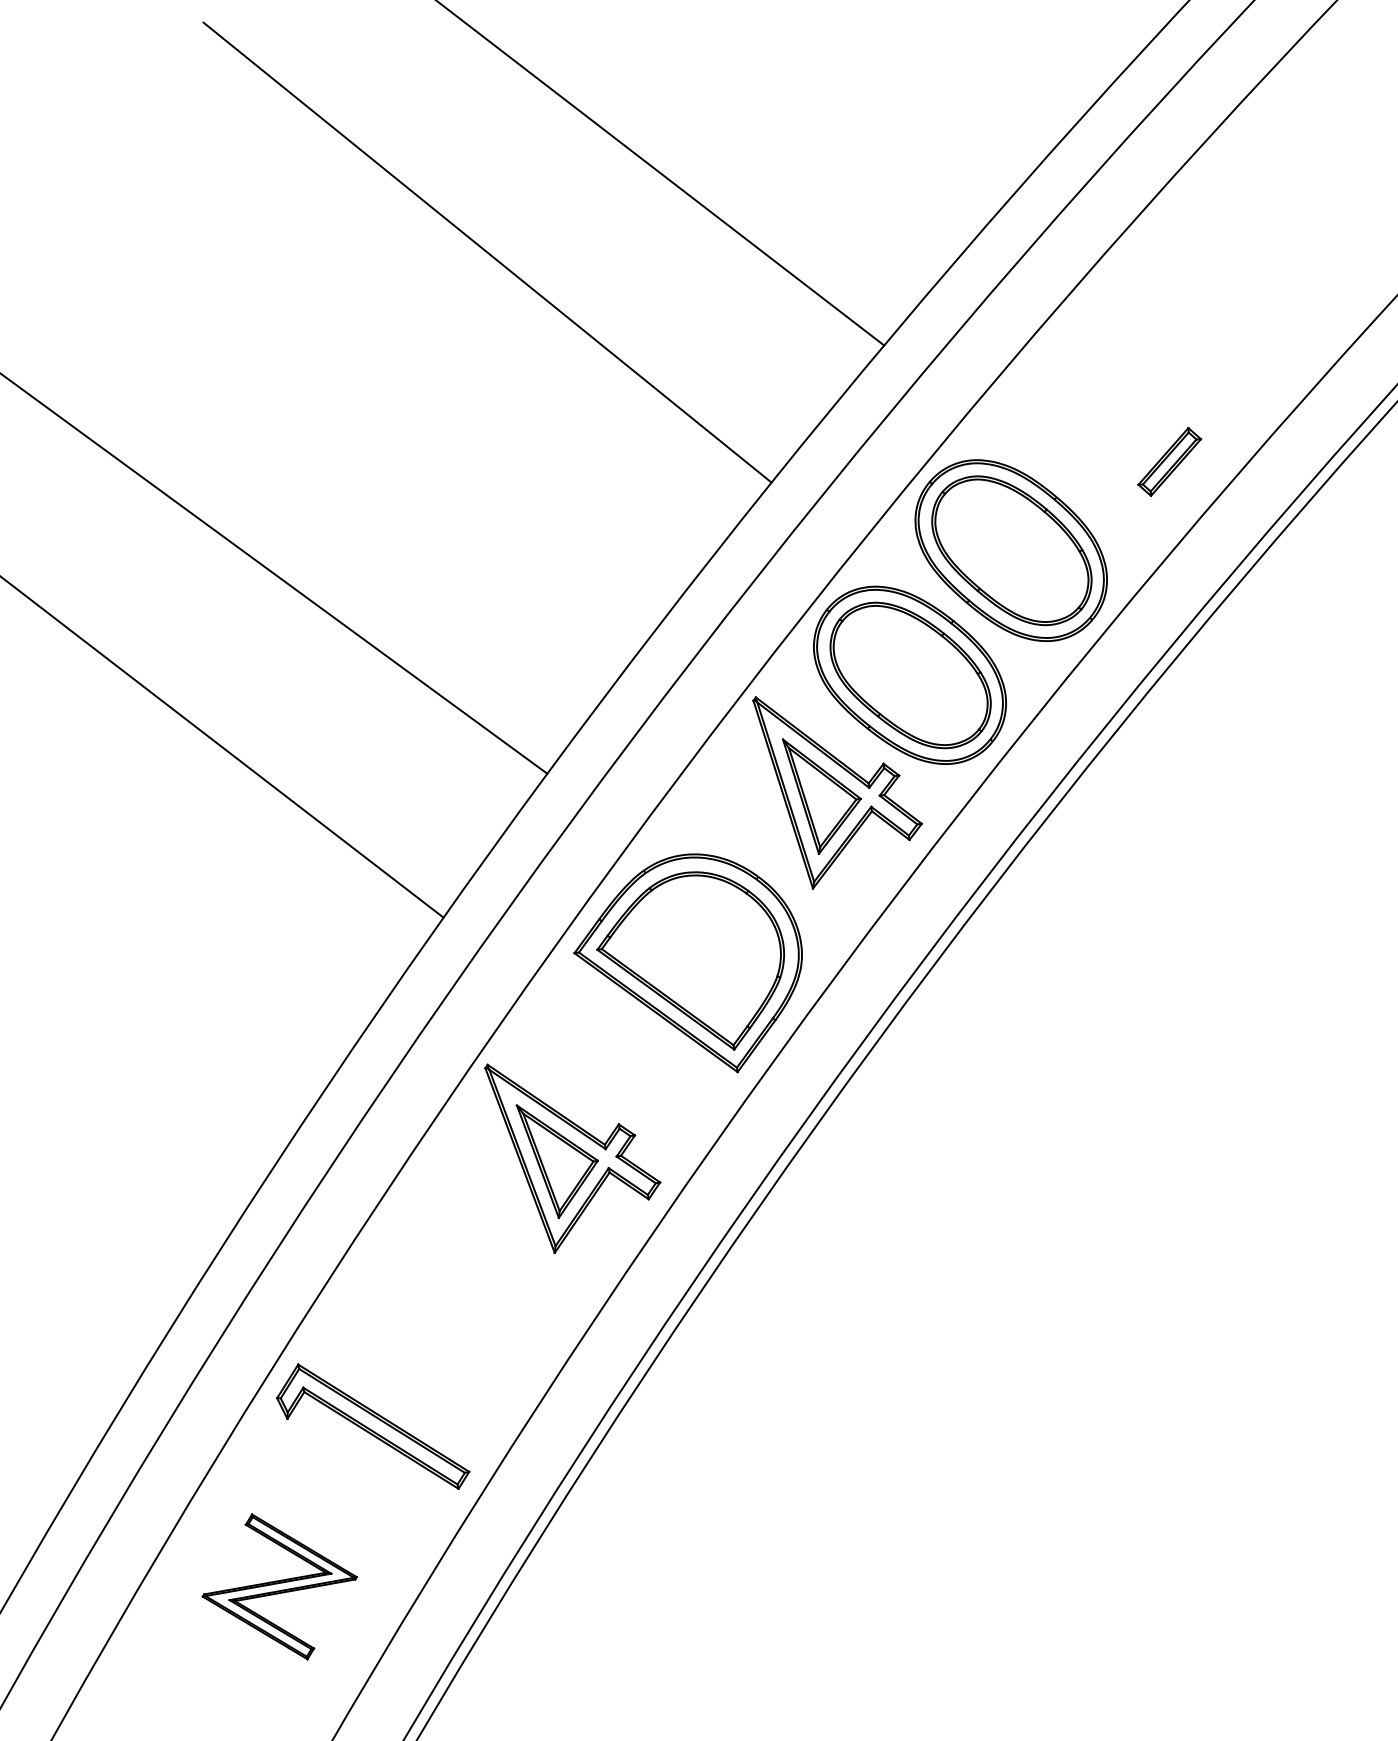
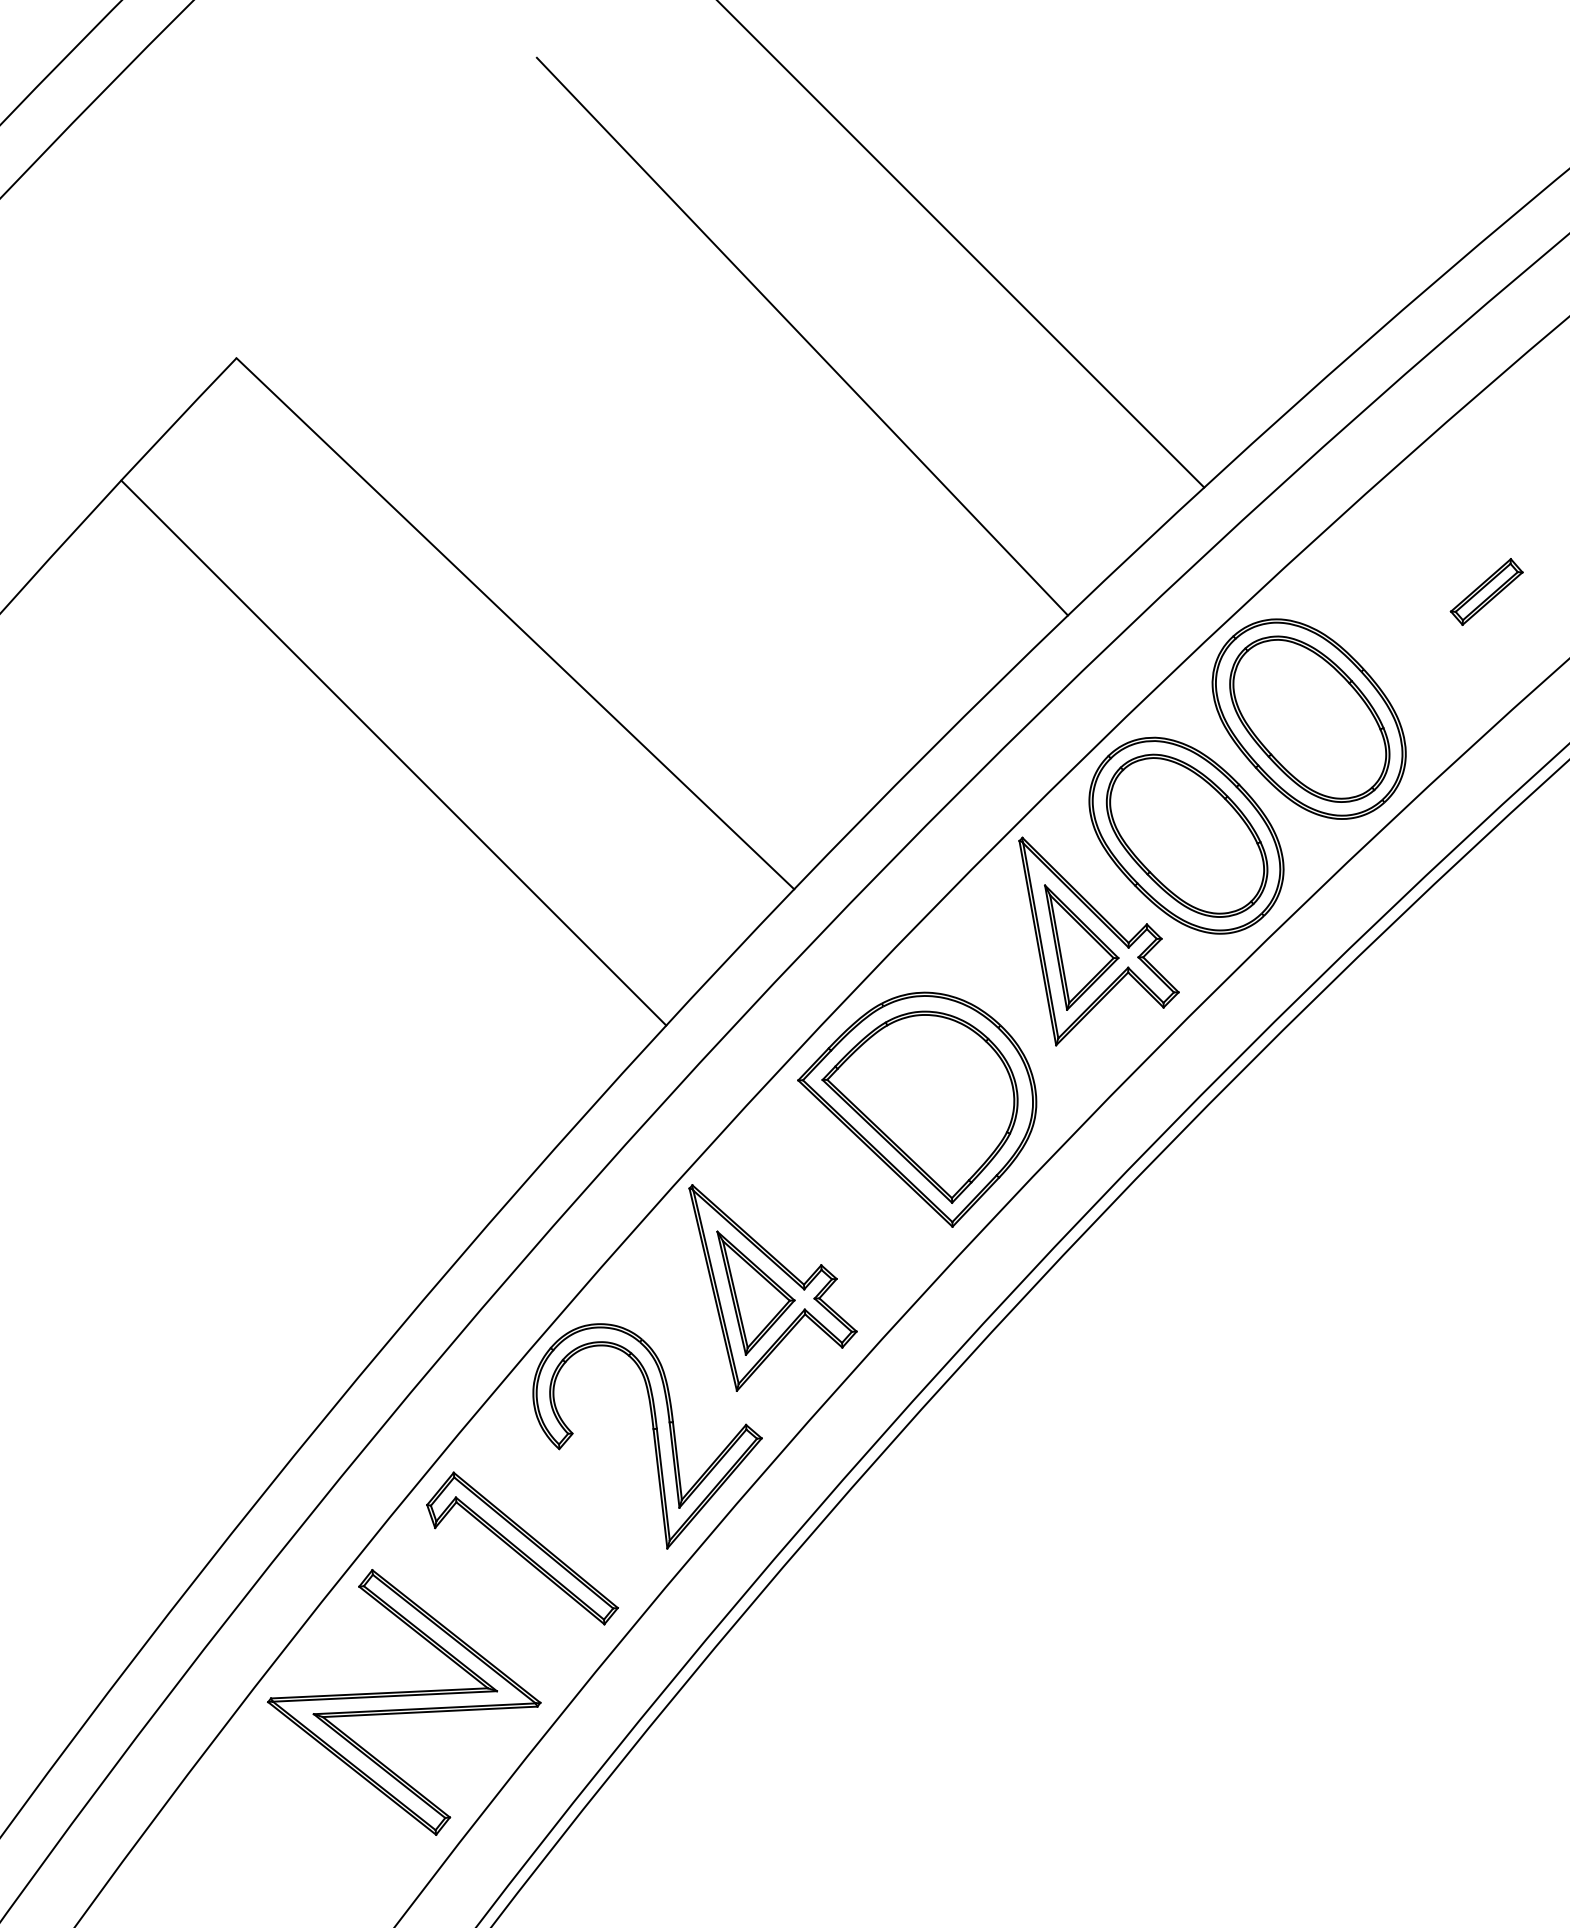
part: (1169, 461) -> (1486, 591), moved
part: (476, 1306) -> (647, 1436), added
part: (279, 1586) -> (404, 1702), size x1.67

